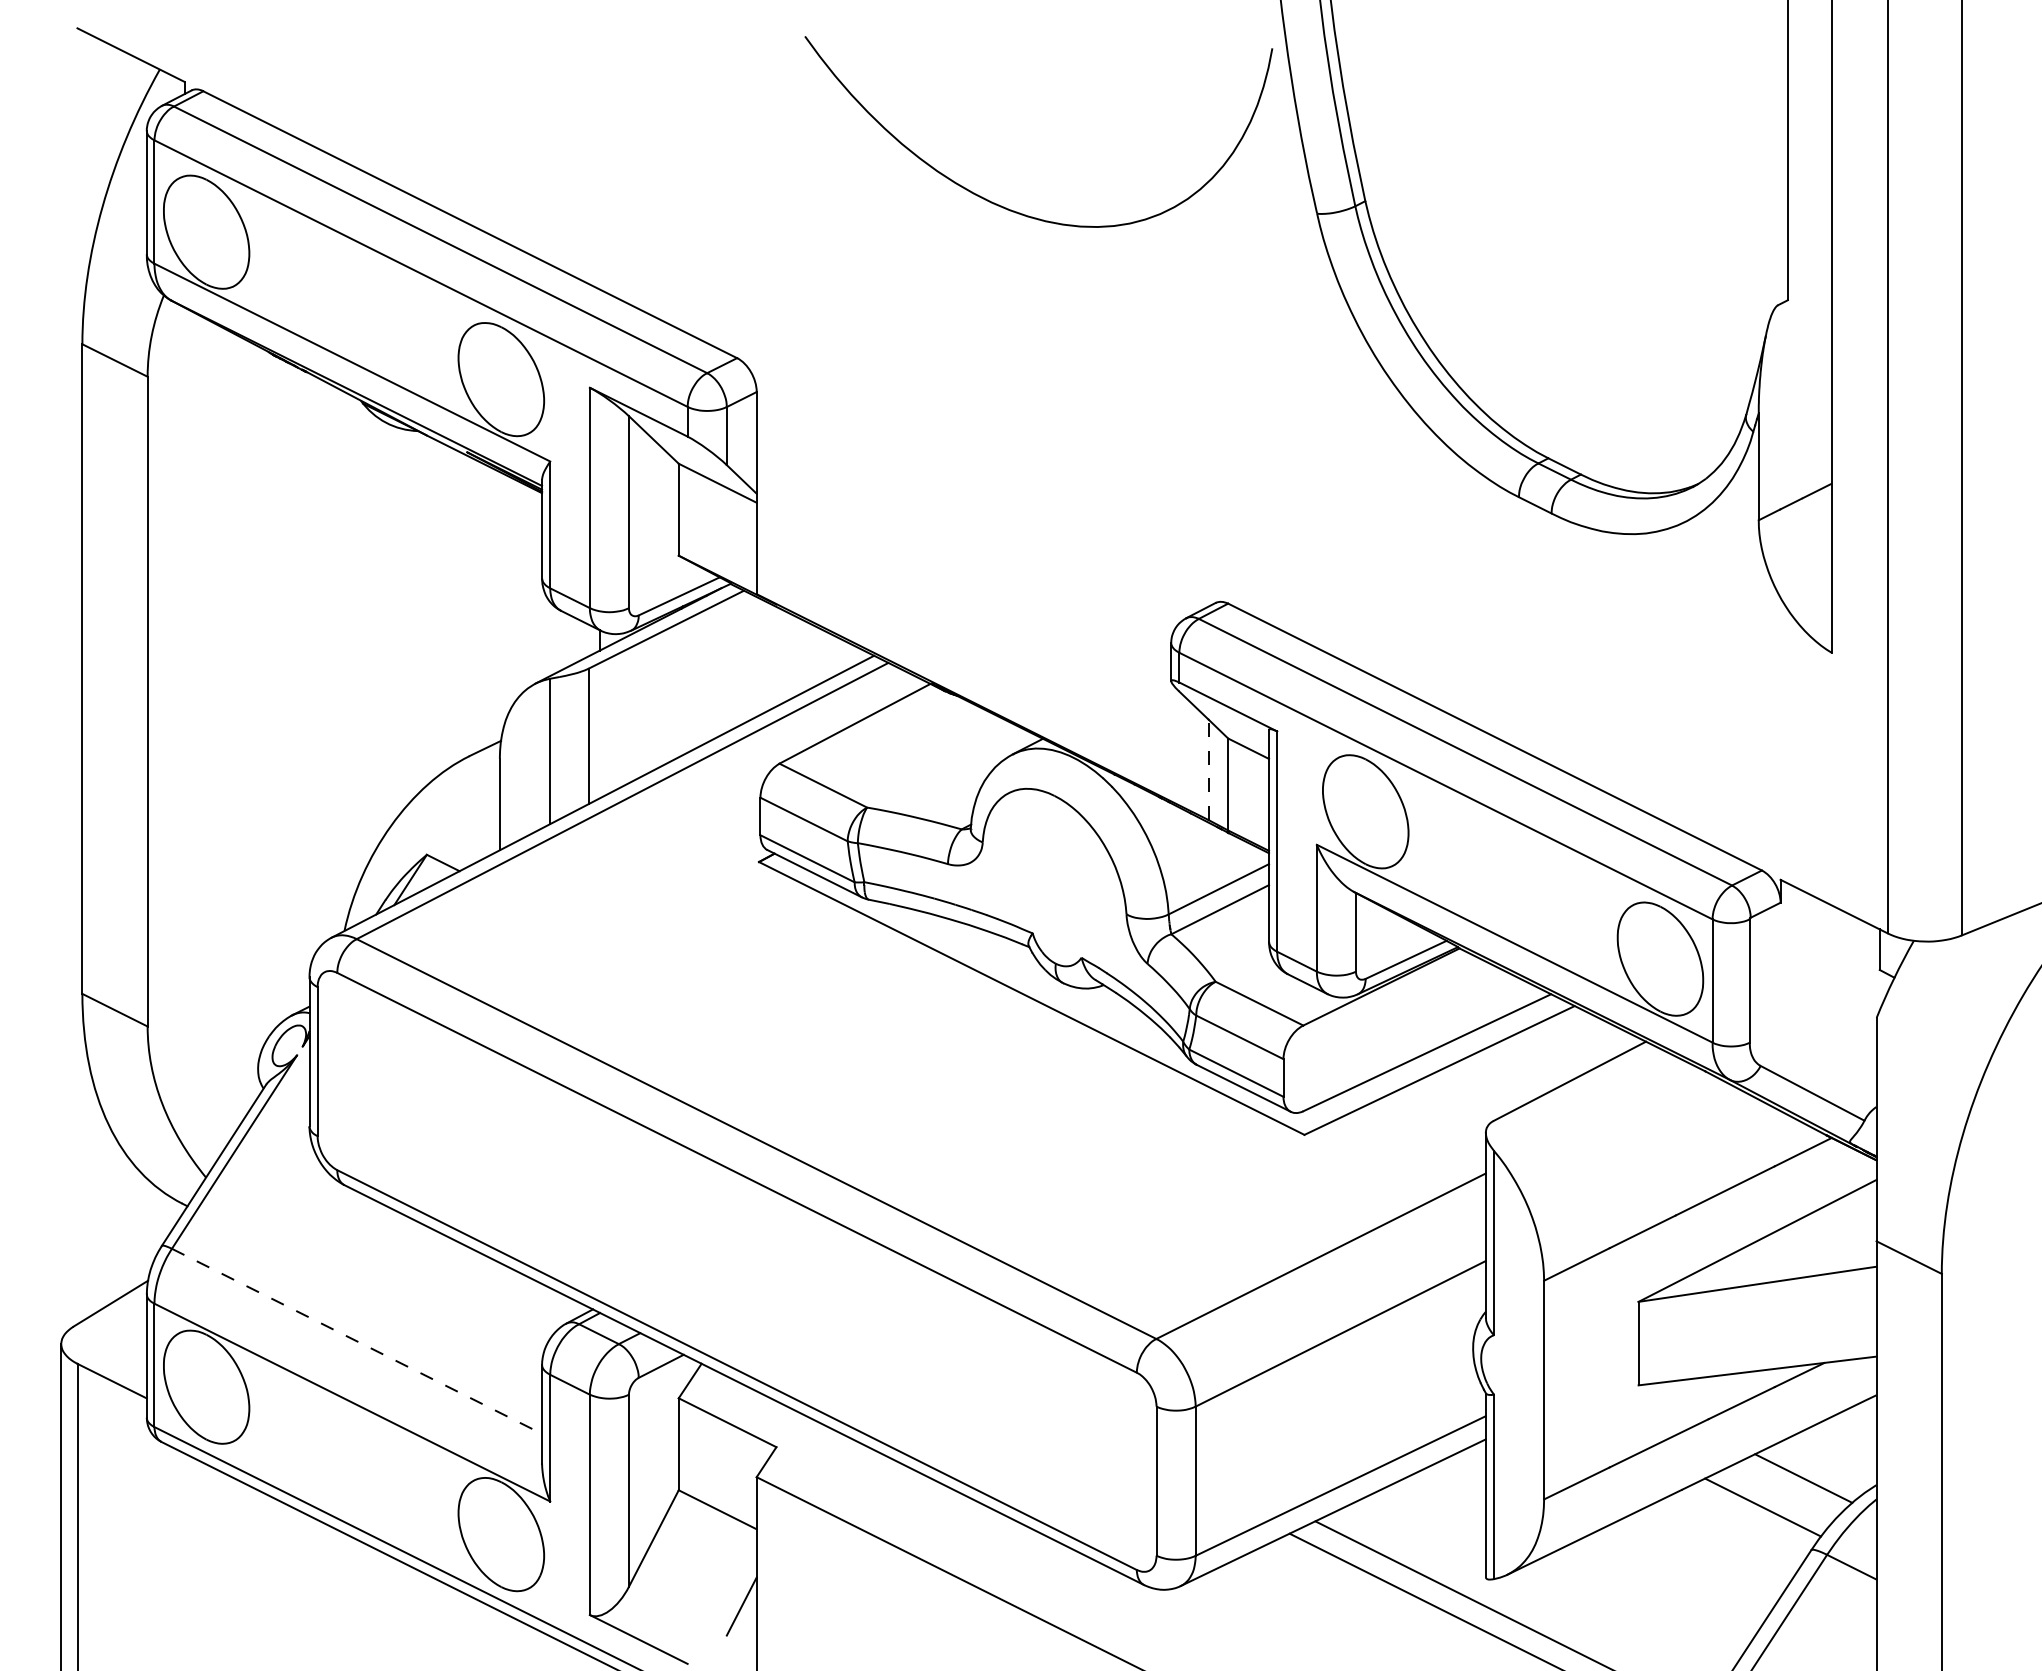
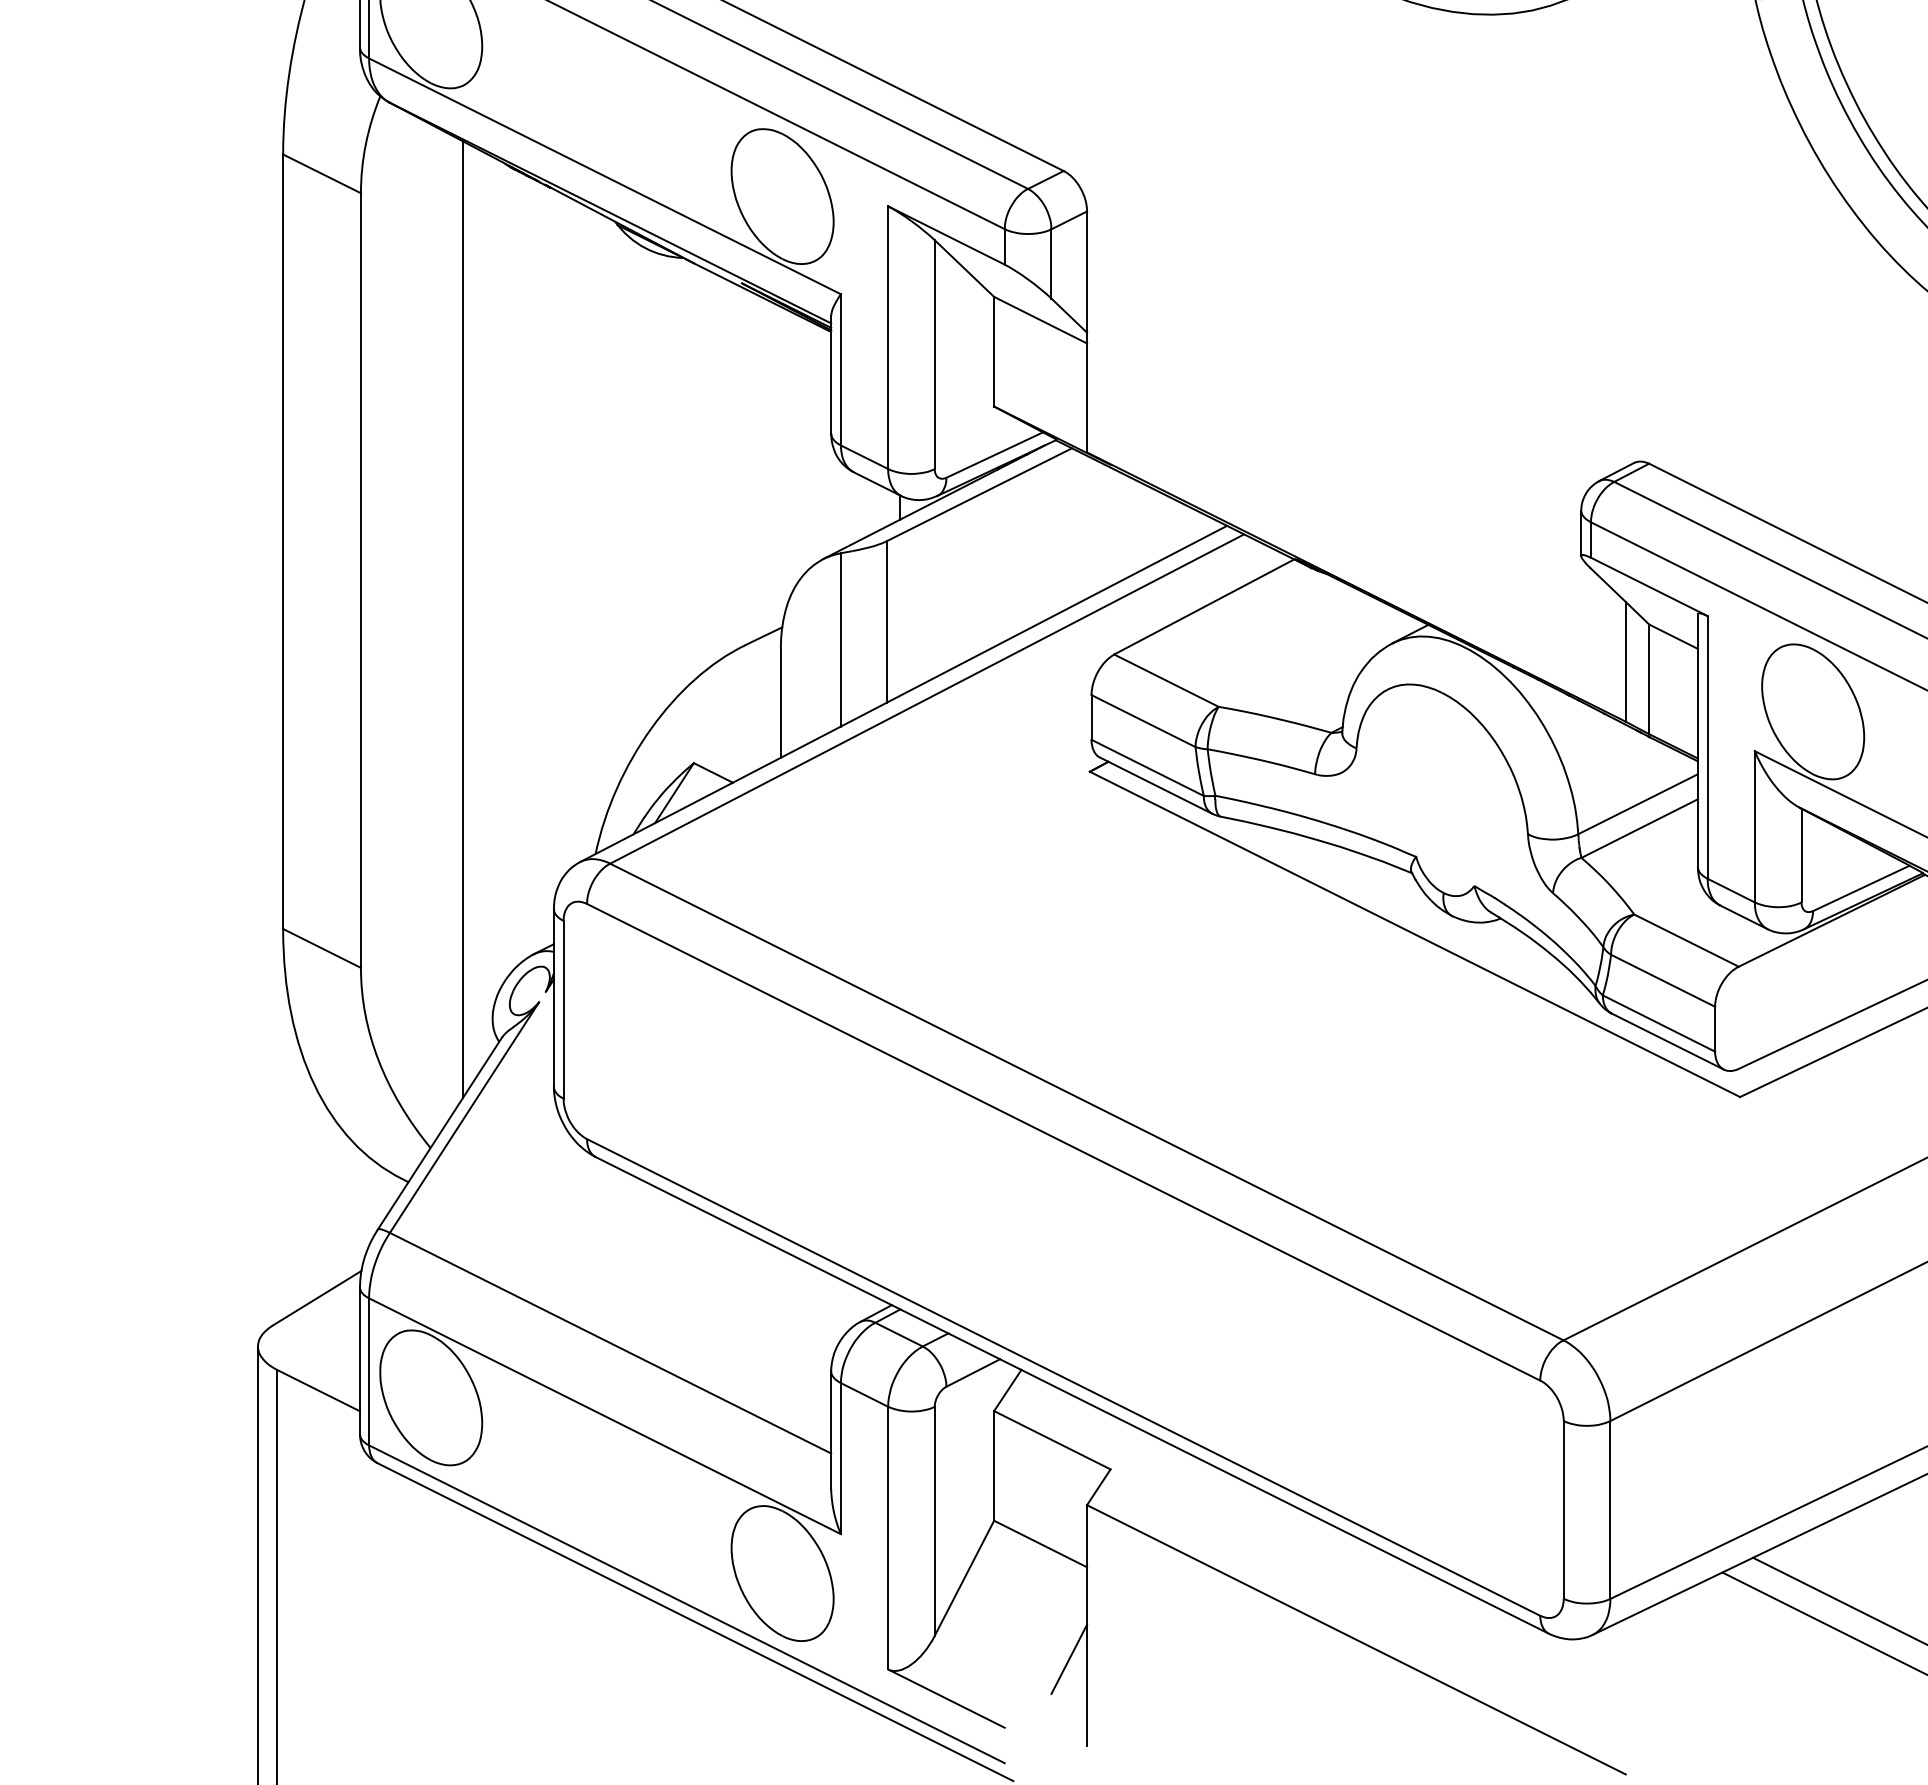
line: (233, 734) -> (463, 619), added
line: (1208, 769) -> (1625, 661), dashed -> solid
line: (357, 1341) -> (611, 1343), dashed -> solid

